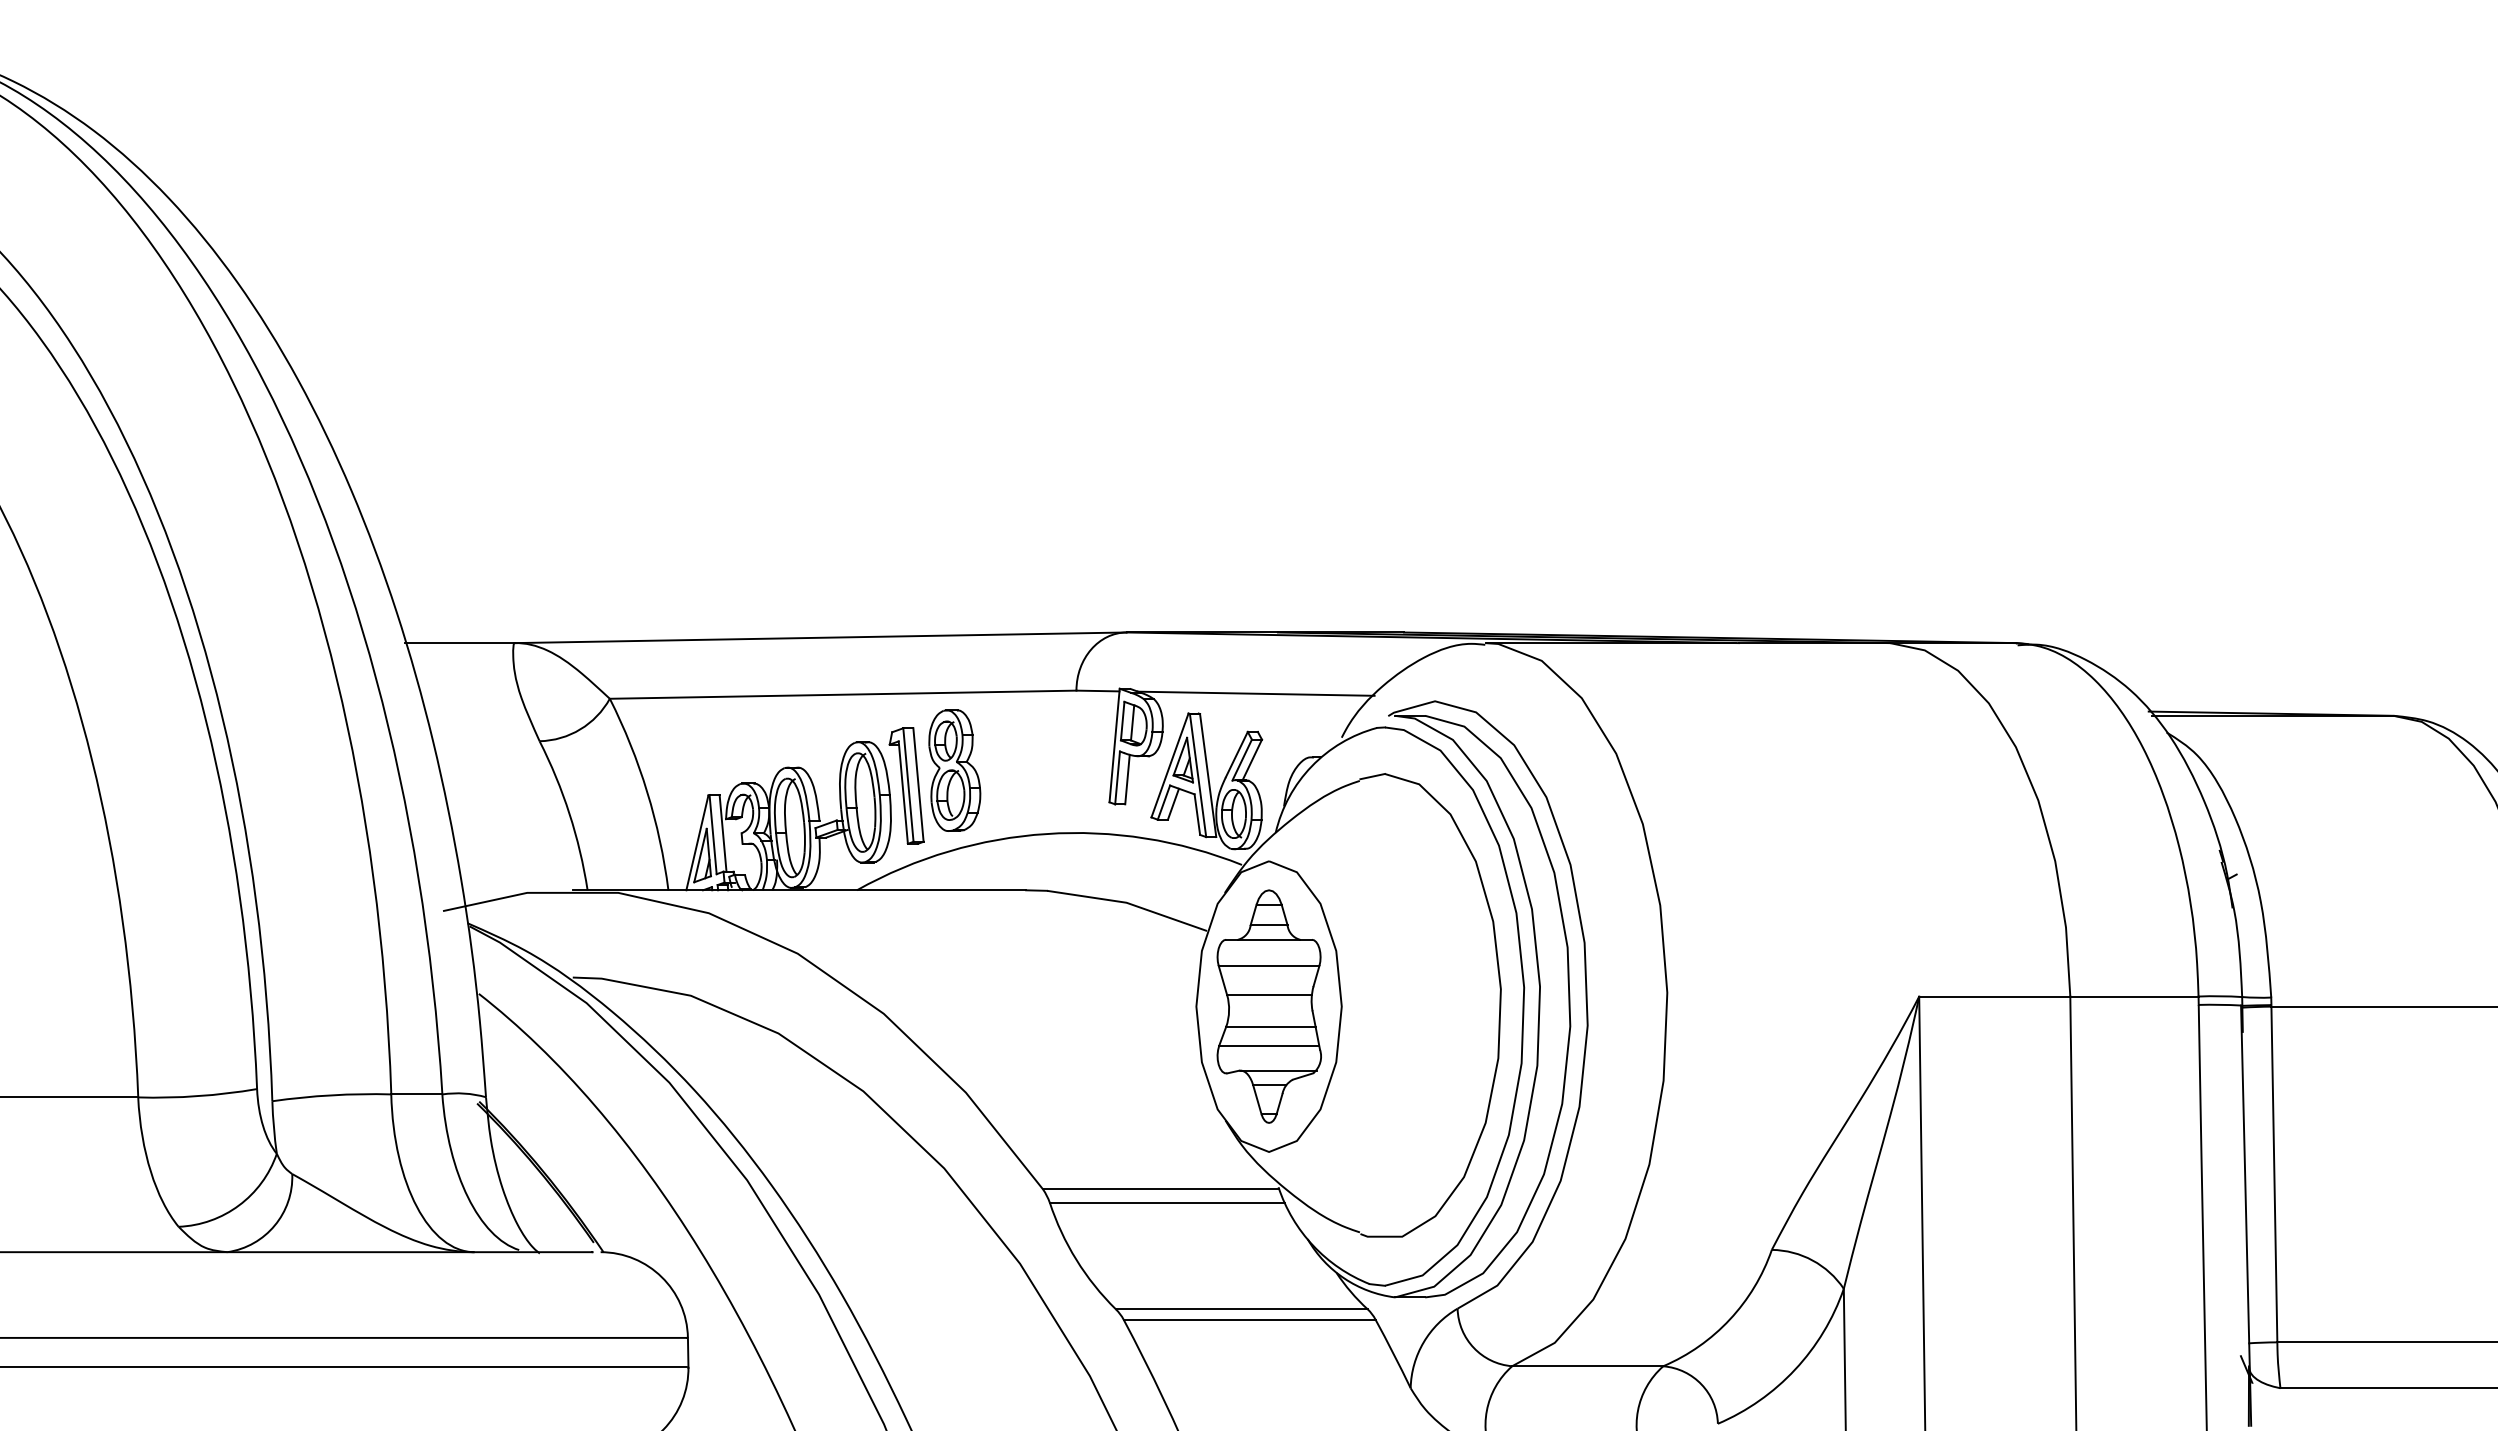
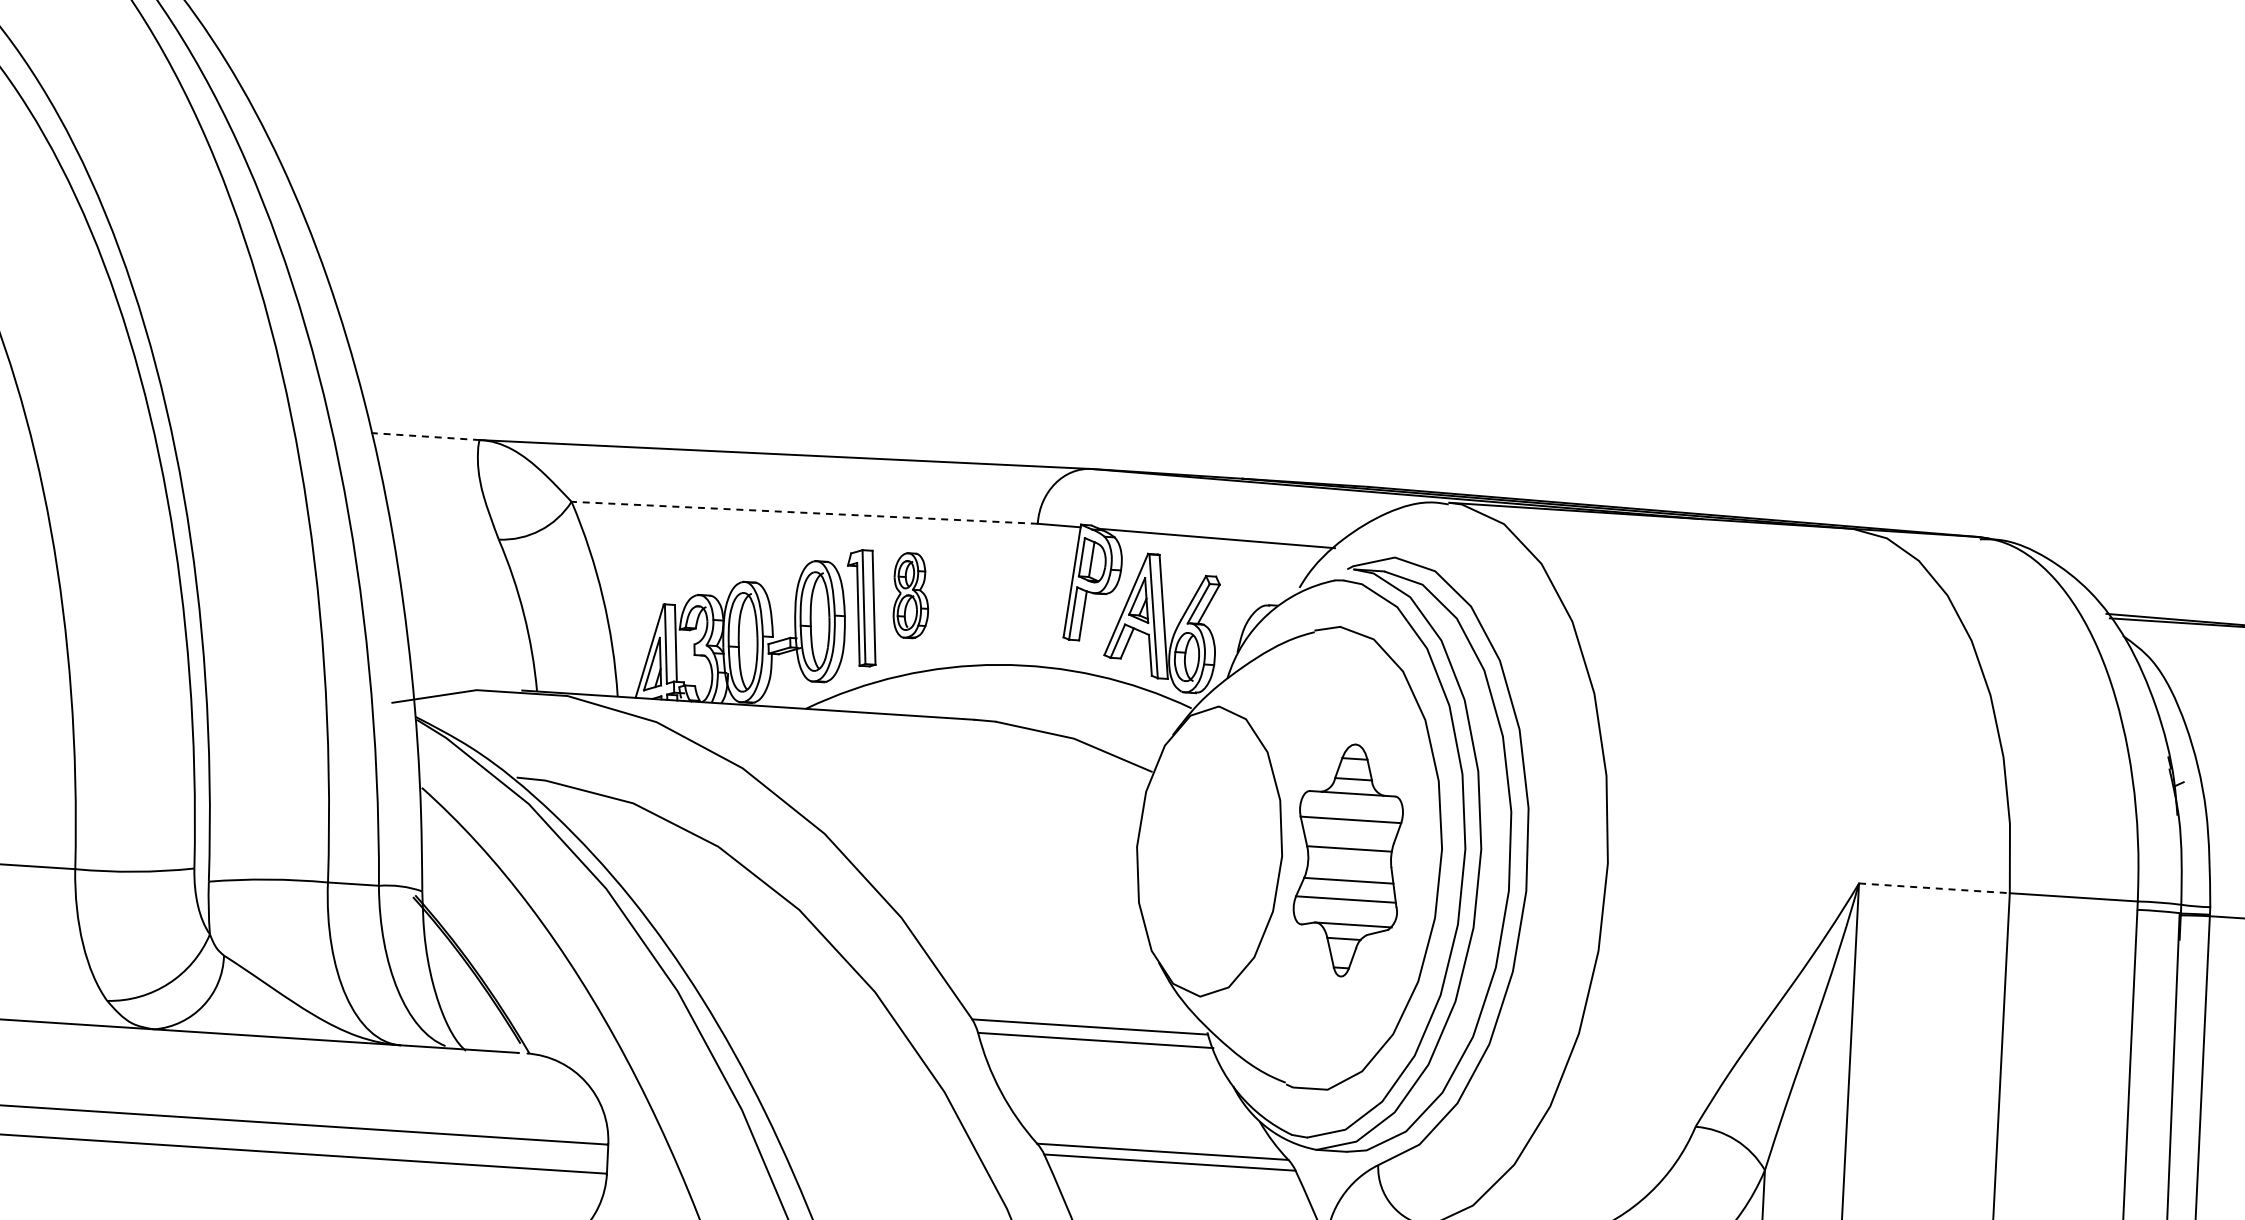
line: (459, 643) -> (425, 436), solid -> dashed
line: (842, 694) -> (804, 512), solid -> dashed
part: (954, 770) -> (910, 595), size x0.7
line: (1994, 996) -> (1934, 888), solid -> dashed
part: (1268, 1006) -> (1347, 860), moved

